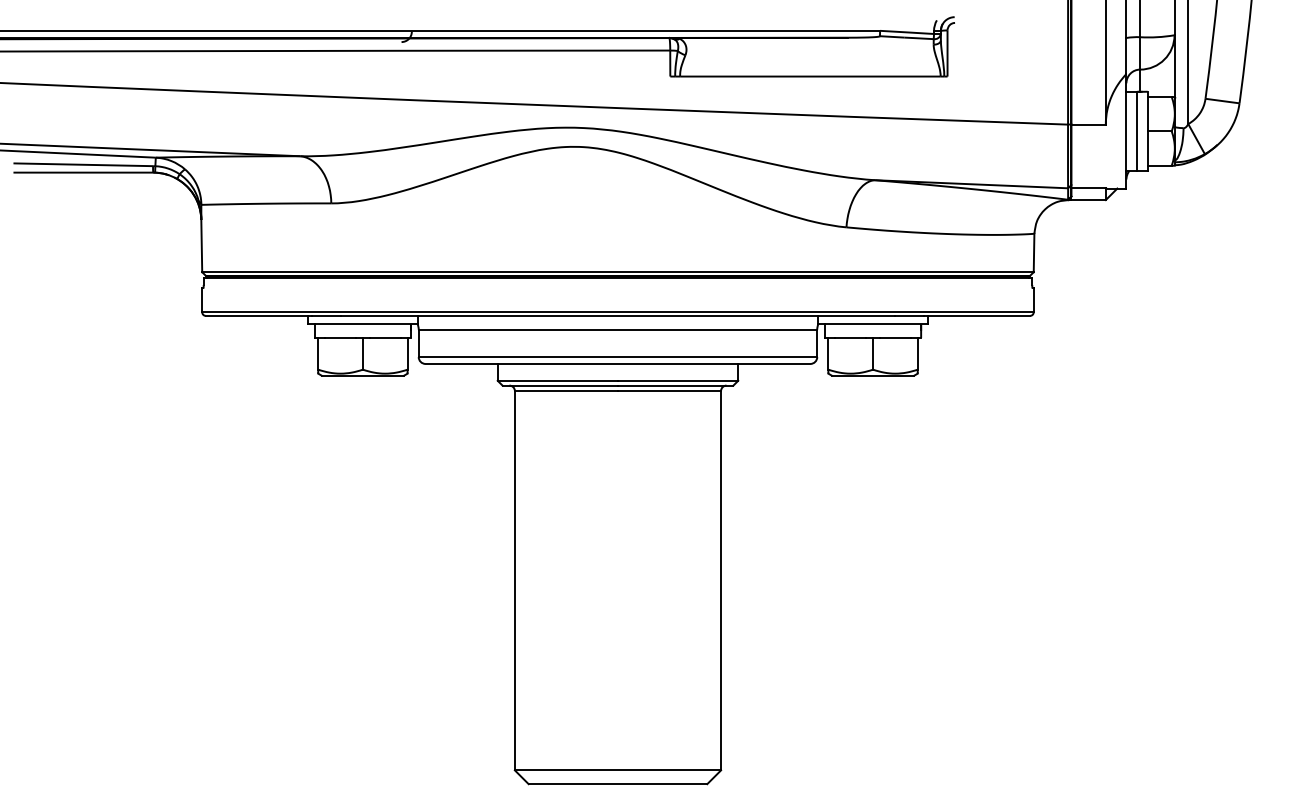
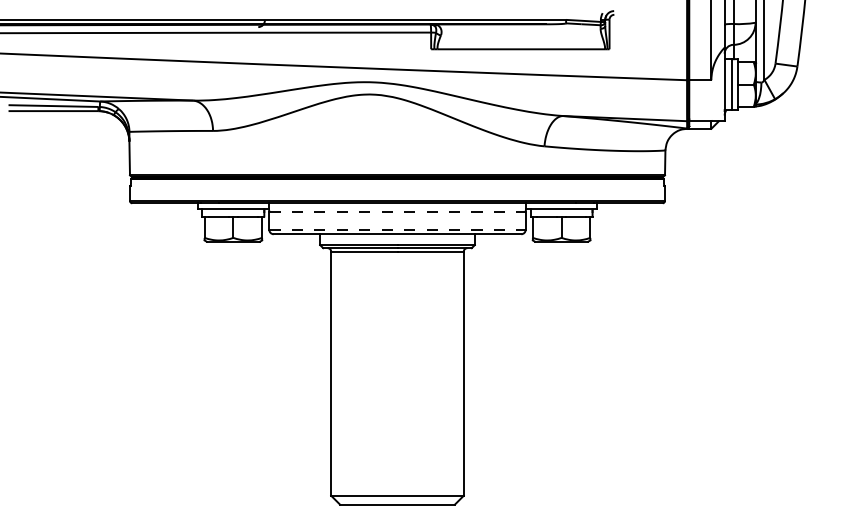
line: (619, 330) -> (398, 212), solid -> dashed
line: (619, 356) -> (398, 229), solid -> dashed

